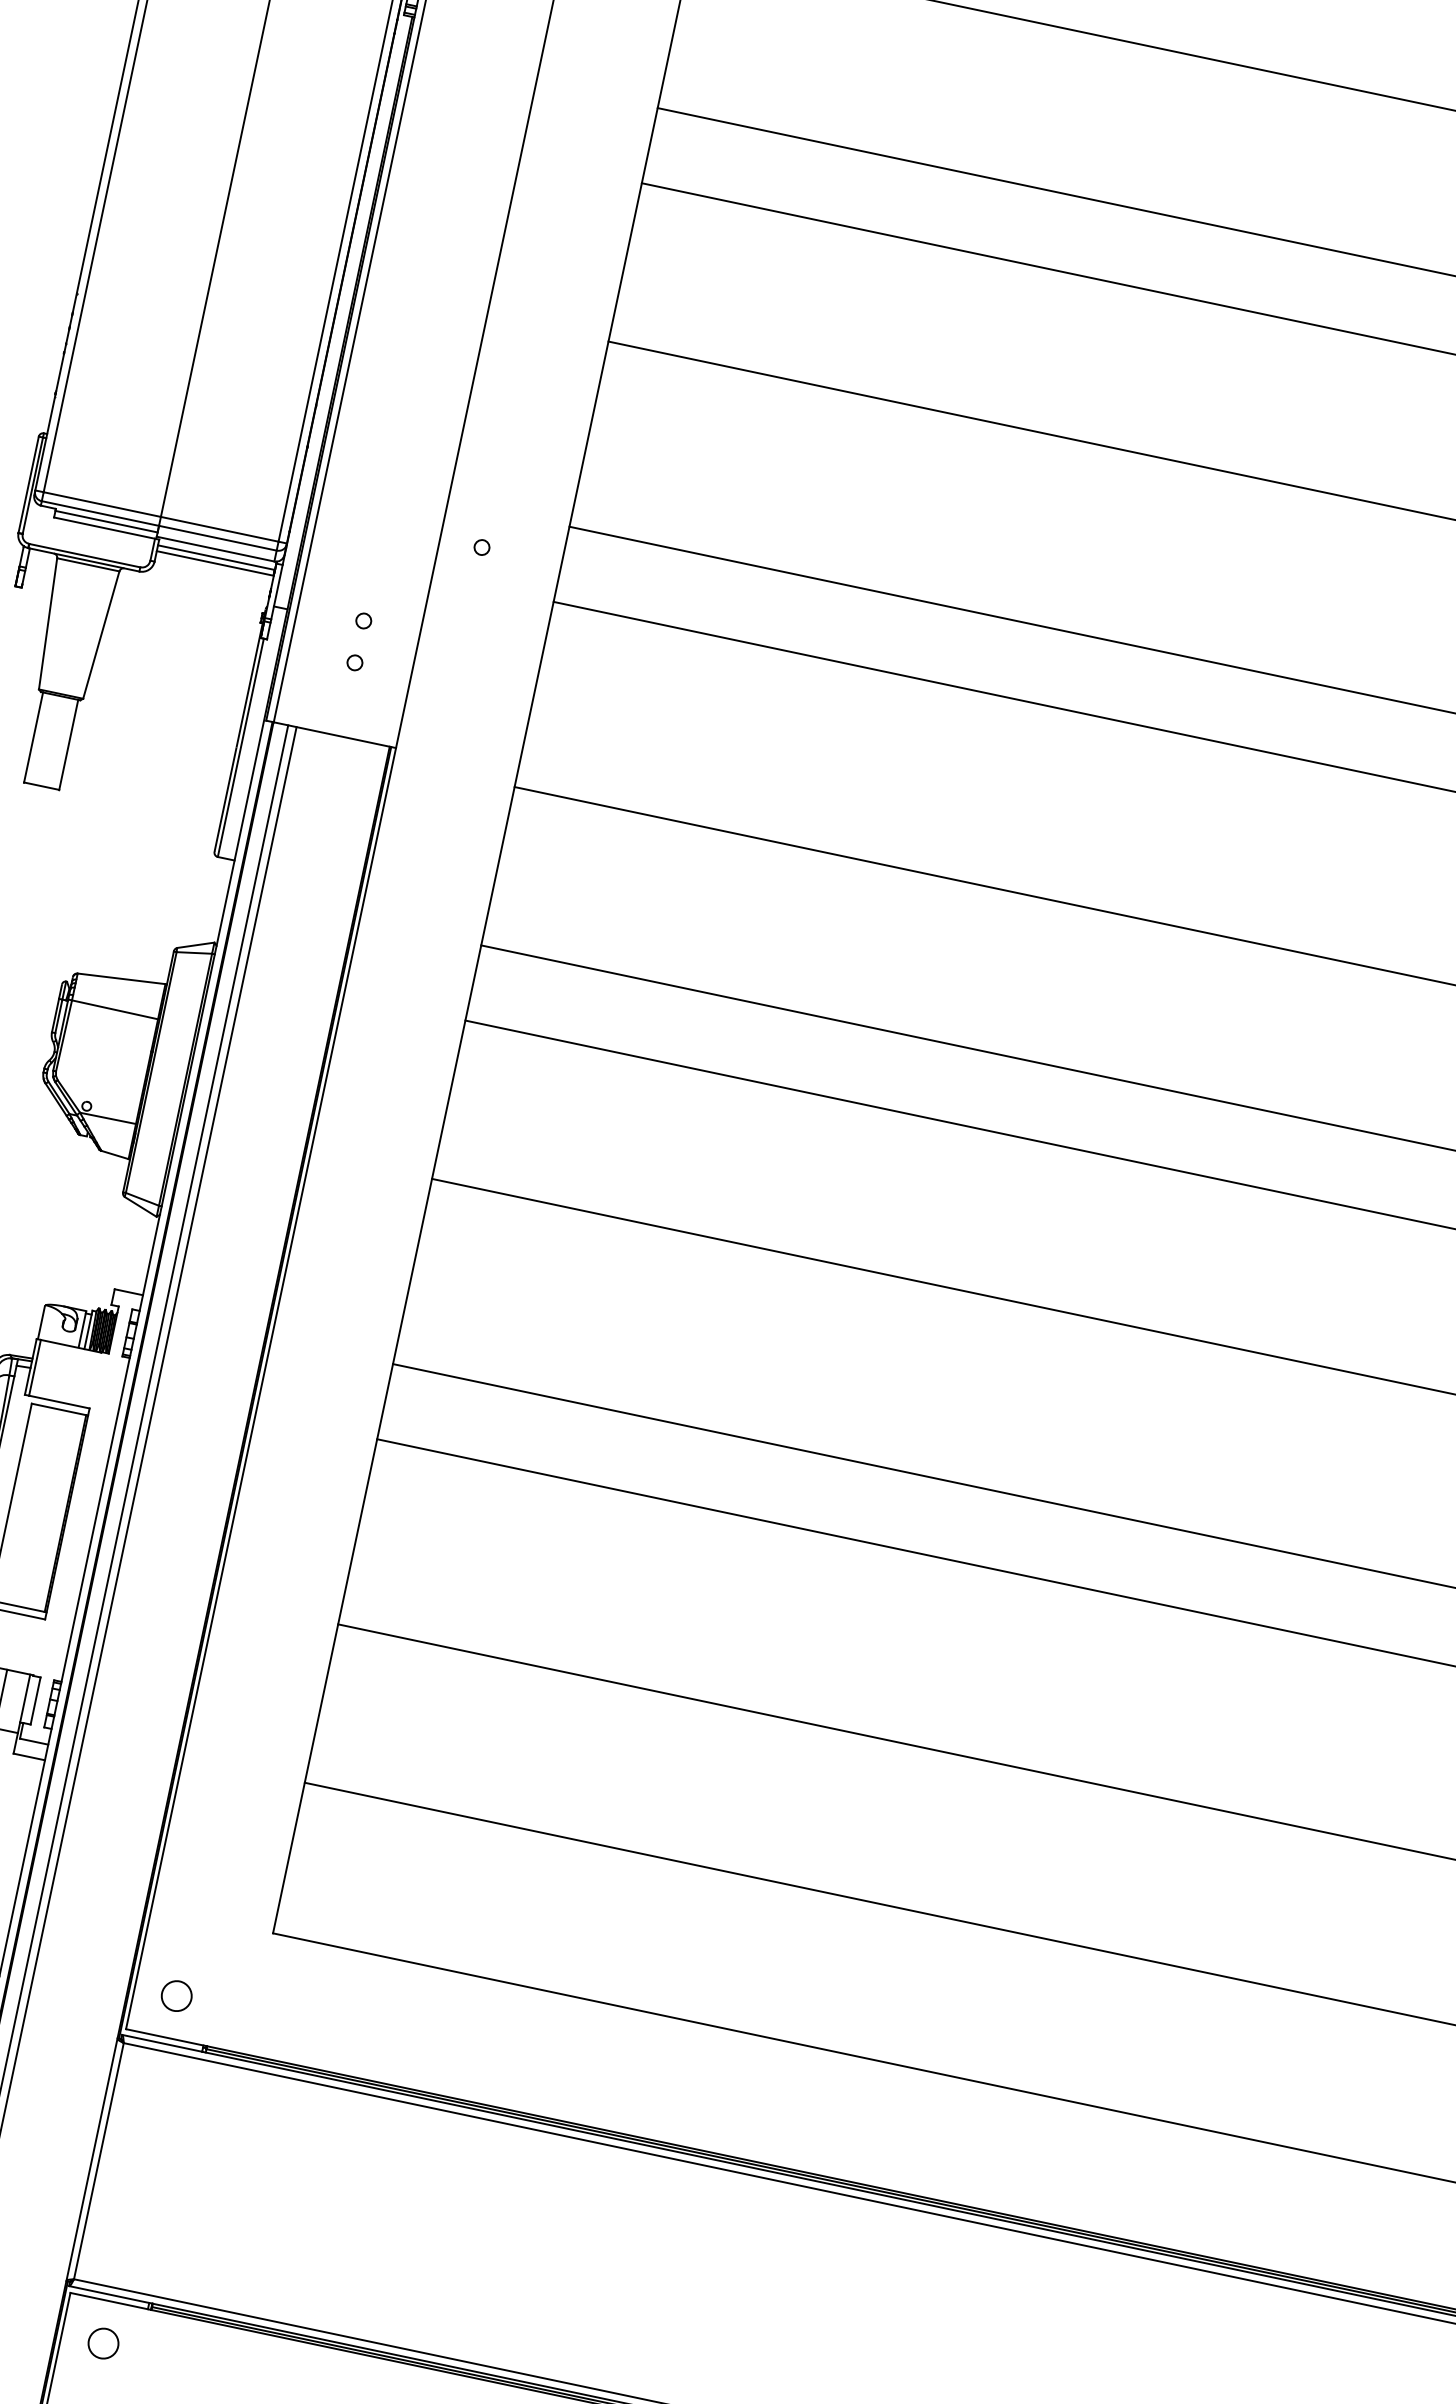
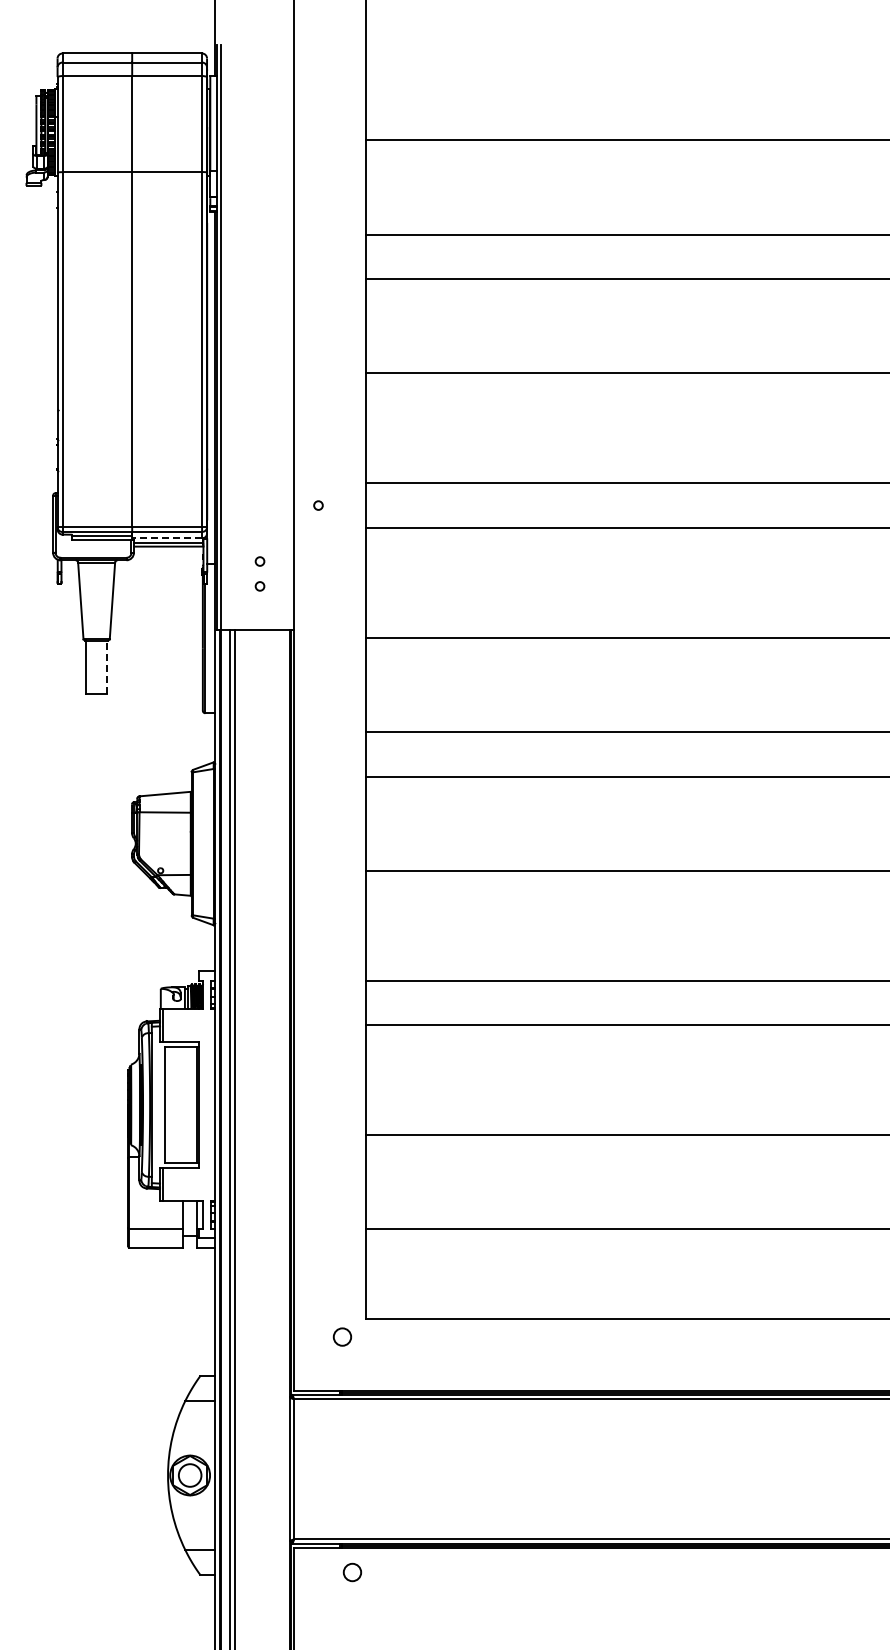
line: (216, 549) -> (167, 538), solid -> dashed
line: (69, 745) -> (107, 667), solid -> dashed
circle: (176, 1995) -> (342, 1336), moved
circle: (103, 2343) -> (352, 1572), moved

